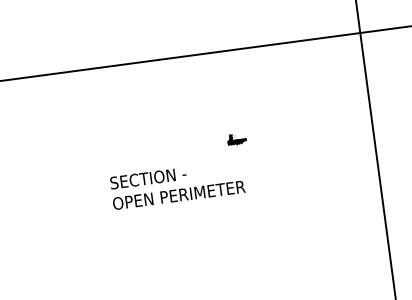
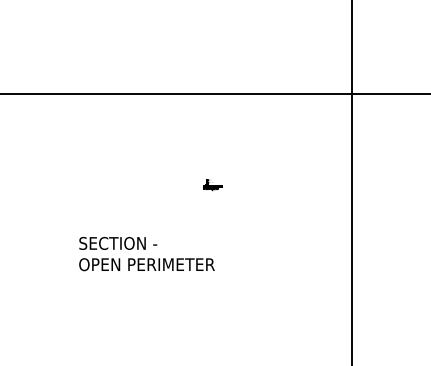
text: (177, 185) -> (146, 254), moved

